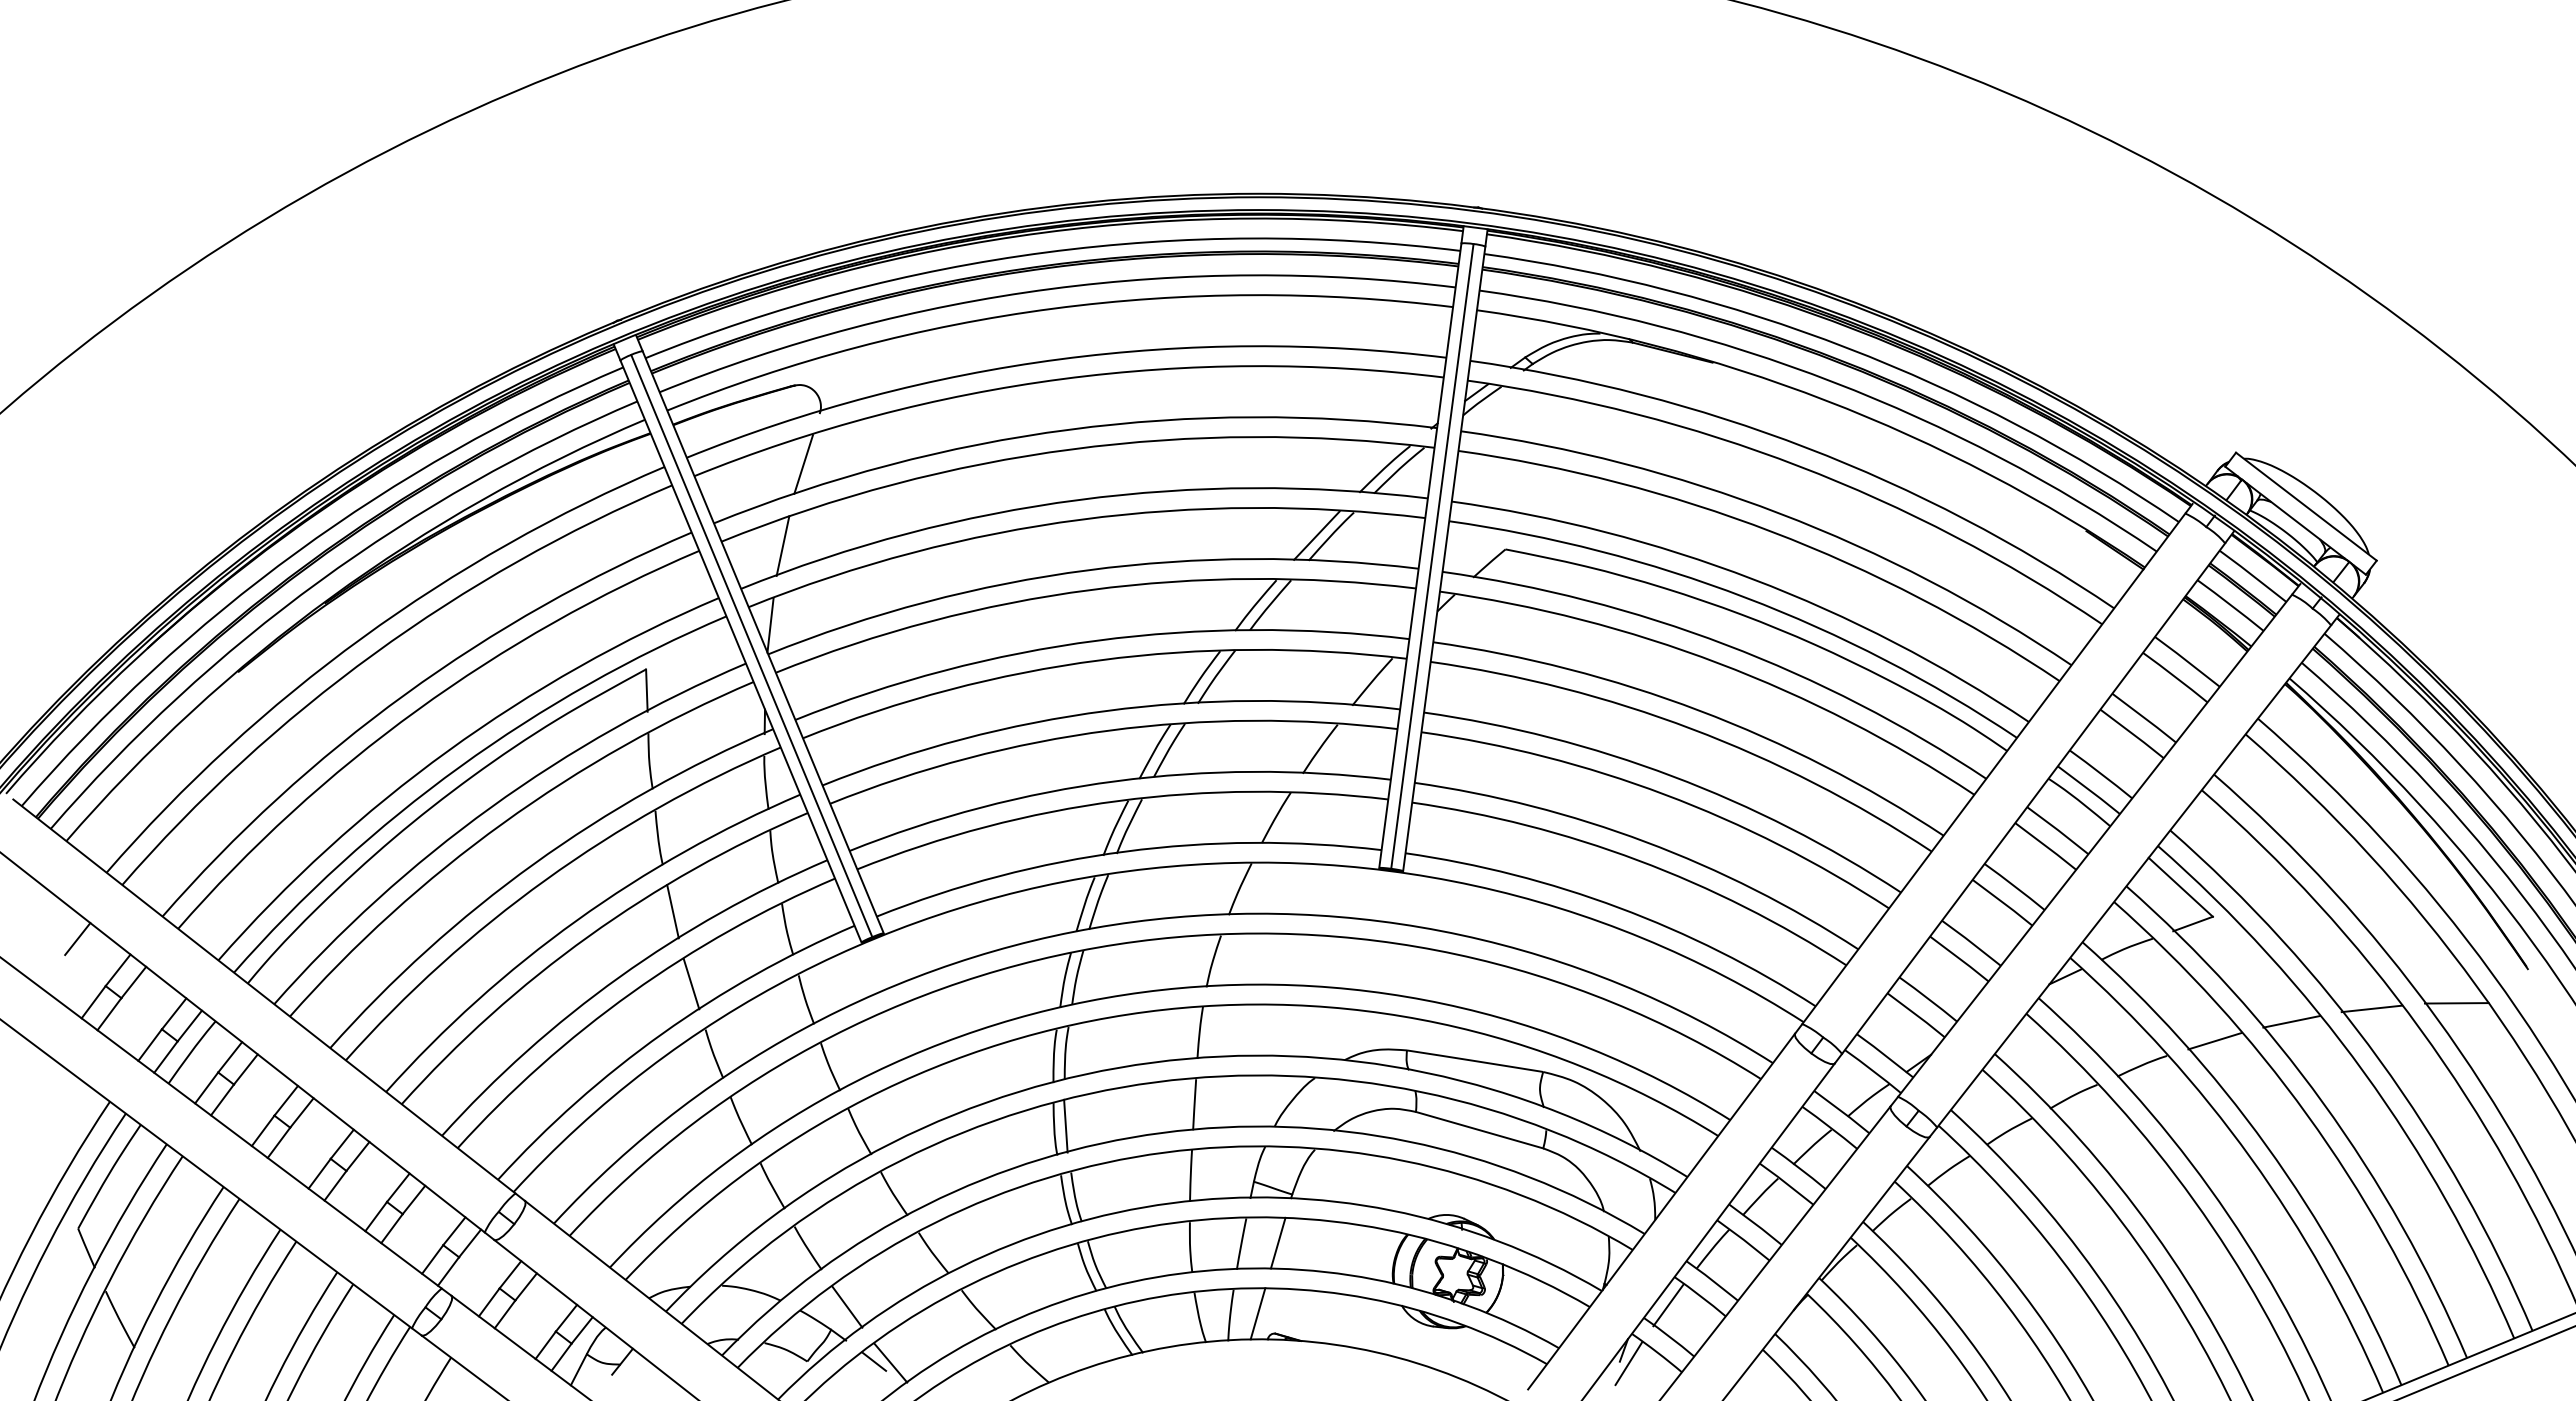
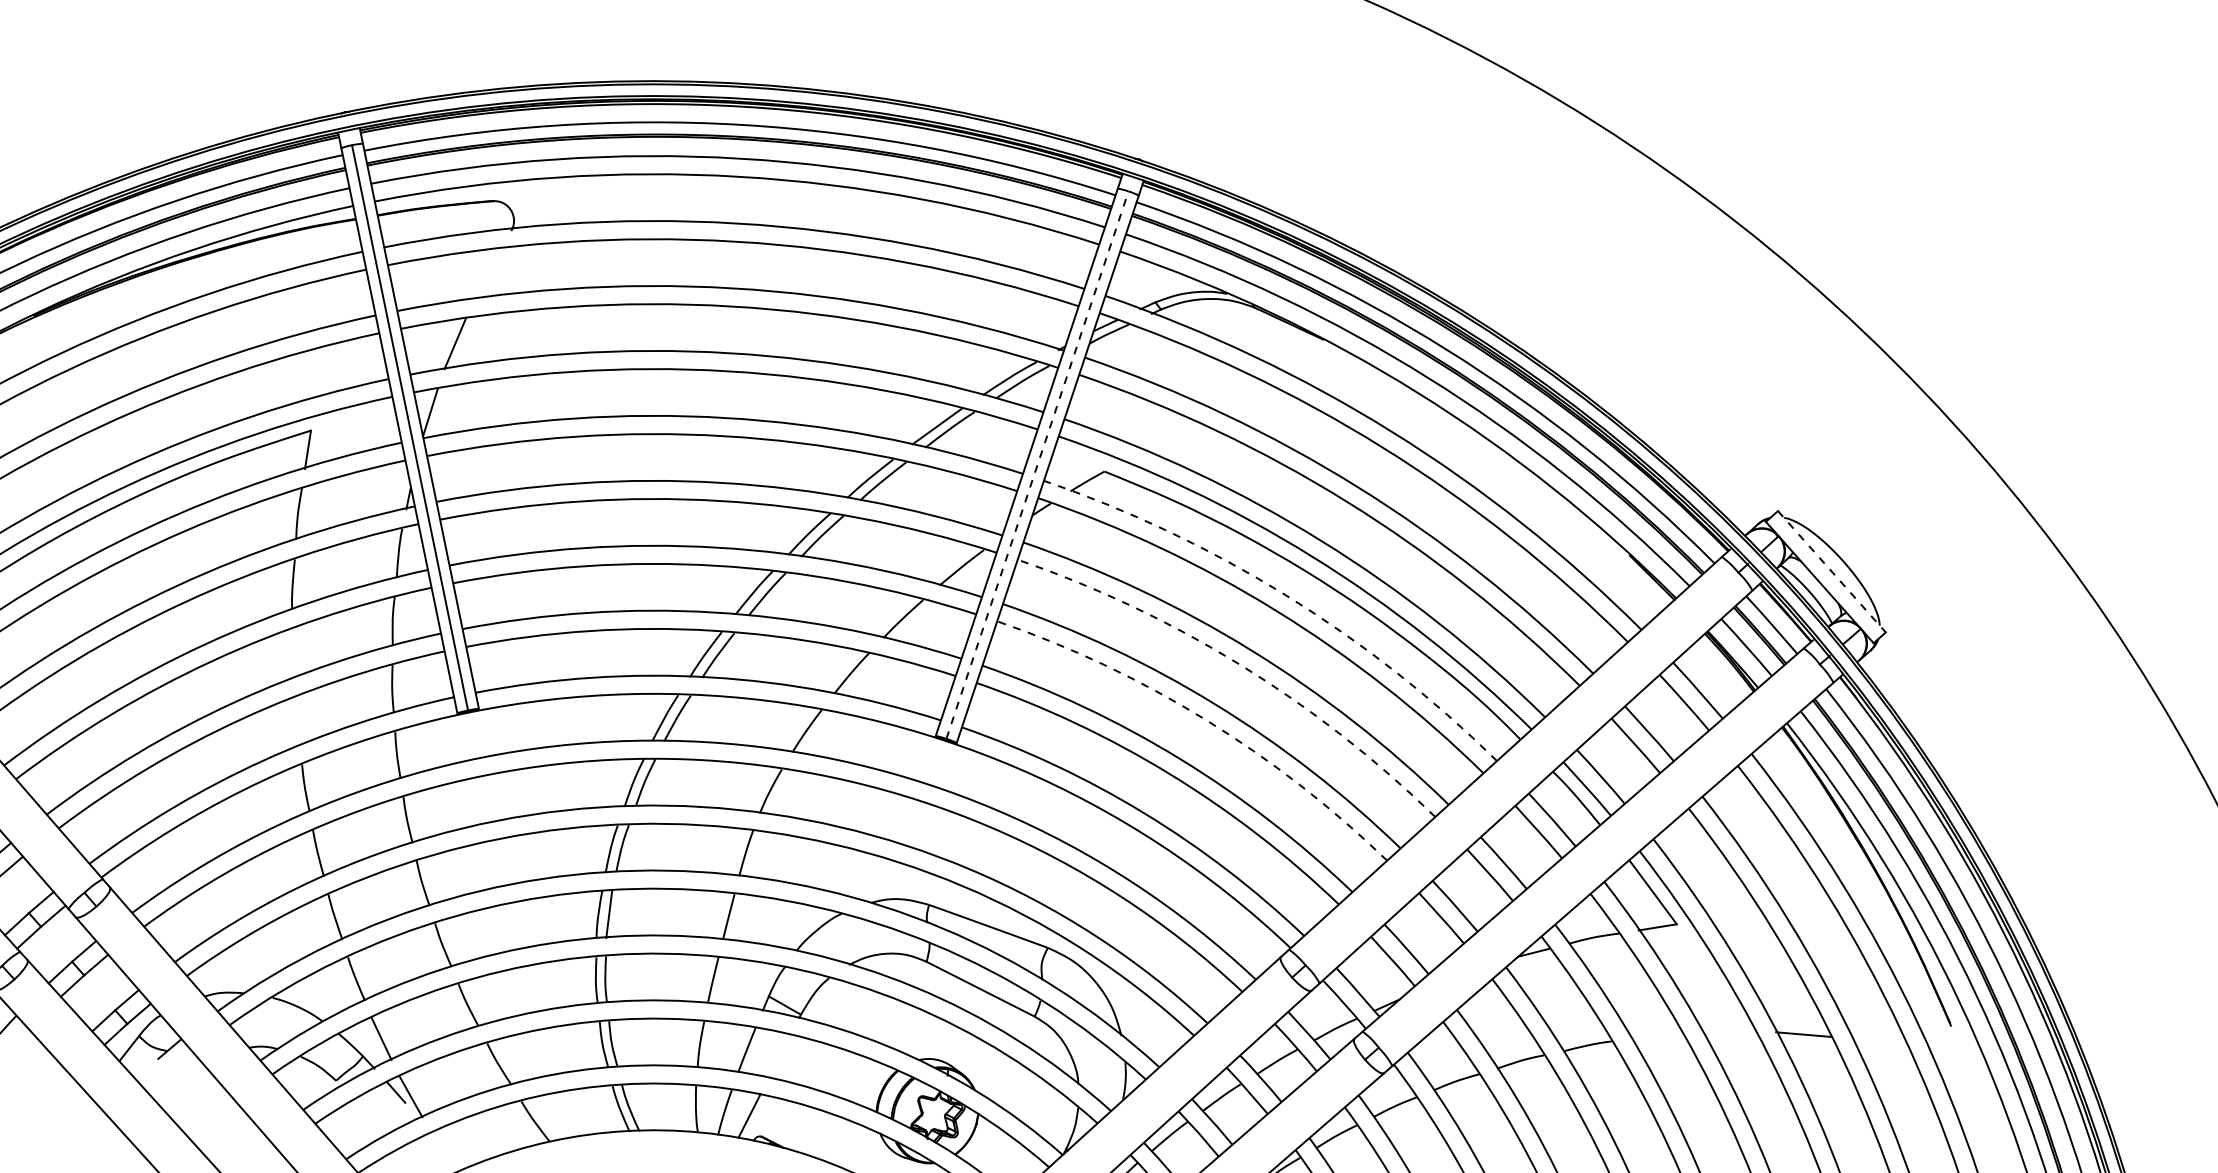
line: (803, 464) -> (487, 273), removed
line: (2306, 506) -> (1832, 571), solid -> dashed
line: (1432, 555) -> (1037, 464), solid -> dashed
arc: (1726, 644) -> (1286, 595), solid -> dashed
arc: (1691, 728) -> (1240, 664), solid -> dashed
arc: (1664, 794) -> (1204, 719), solid -> dashed
line: (672, 911) -> (292, 652), removed
line: (691, 984) -> (297, 721), removed
line: (2456, 1003) -> (1880, 1044), removed
line: (2291, 1021) -> (1729, 1032), removed
line: (2214, 1041) -> (1656, 1036), removed
line: (1277, 1242) -> (779, 1055), removed

